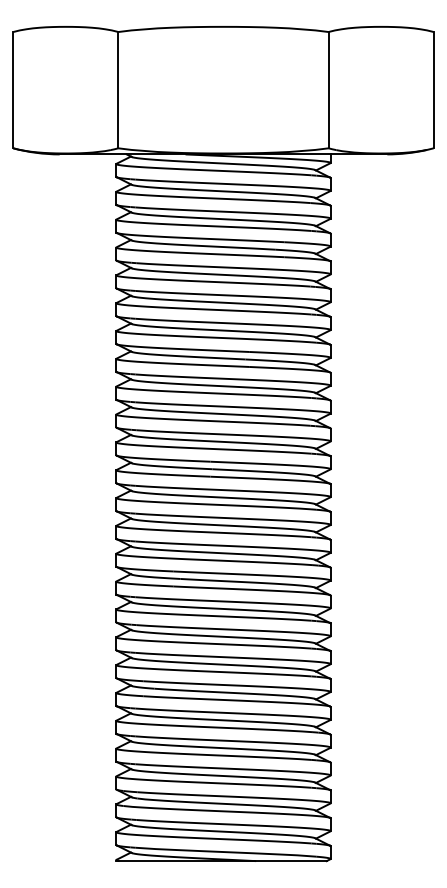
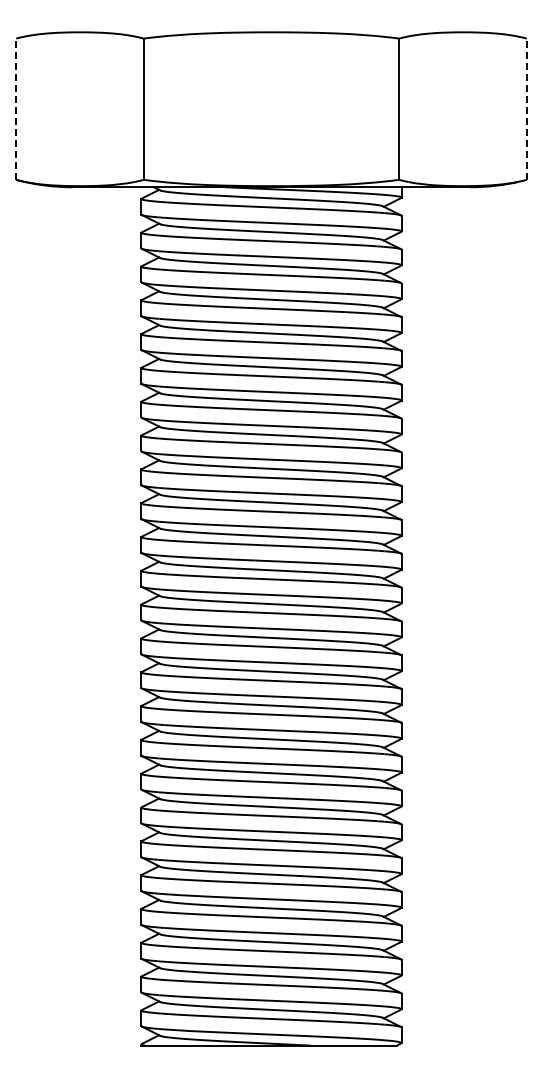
line: (13, 90) -> (16, 109), solid -> dashed
line: (433, 90) -> (526, 109), solid -> dashed

